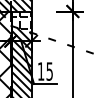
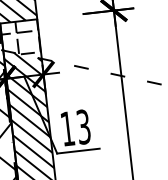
text: (49, 70) -> (83, 125), 15 -> 13

